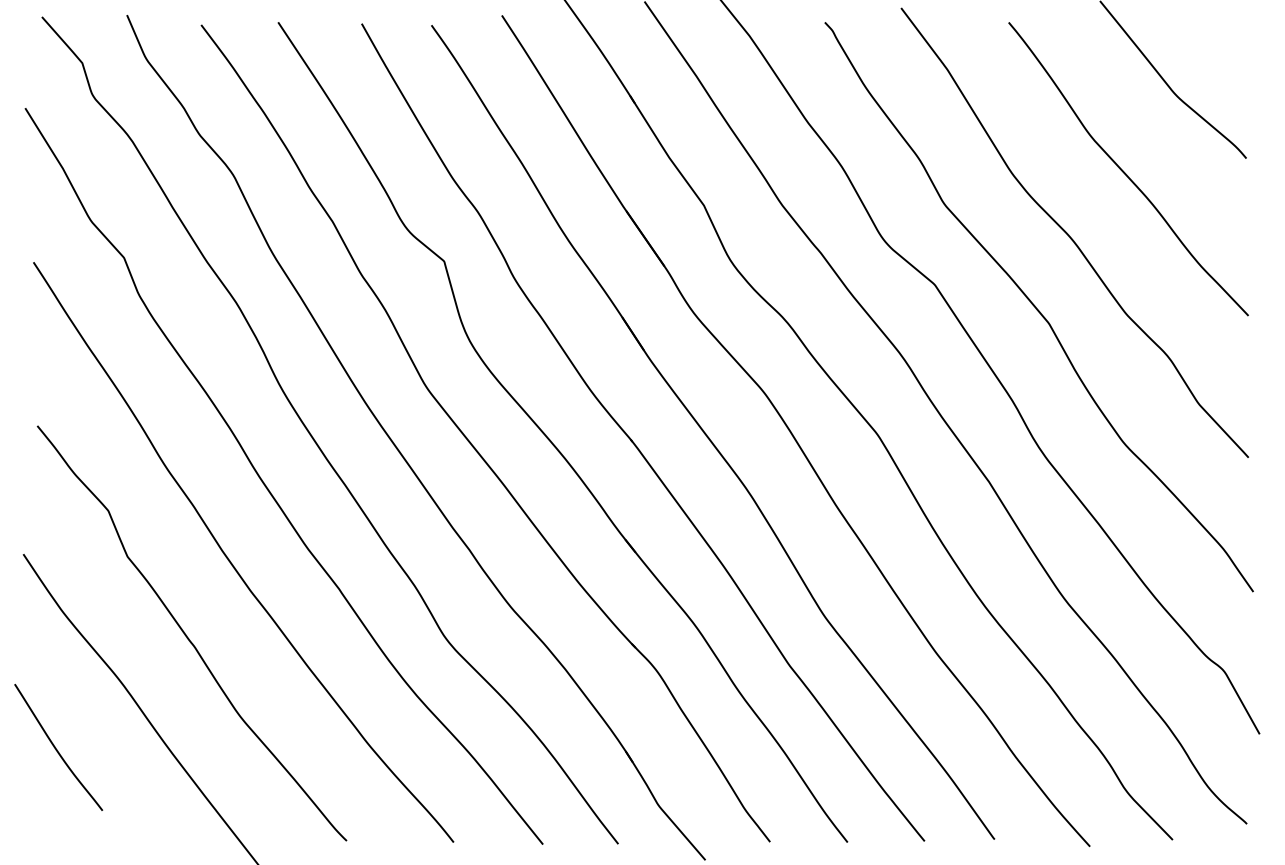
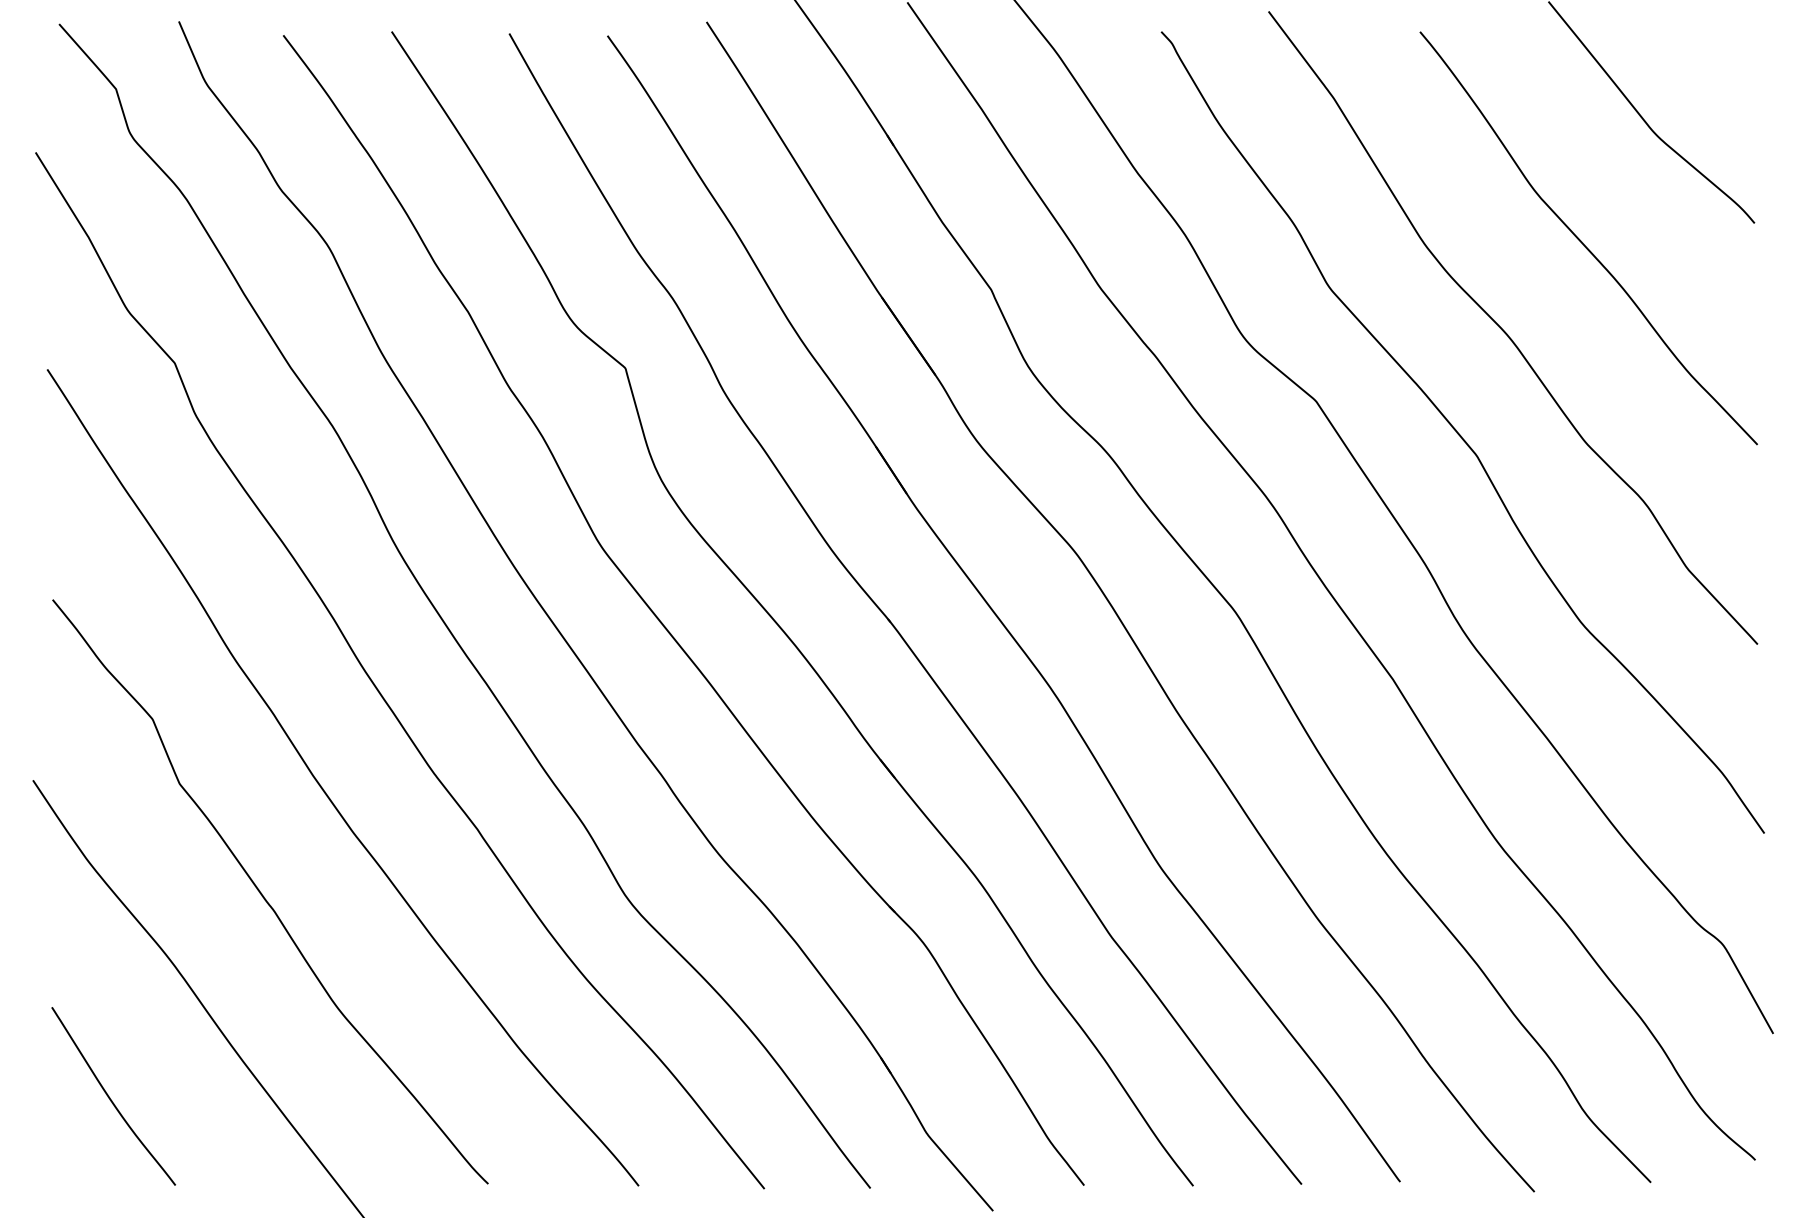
curve: (56, 748) -> (110, 1097), moved

